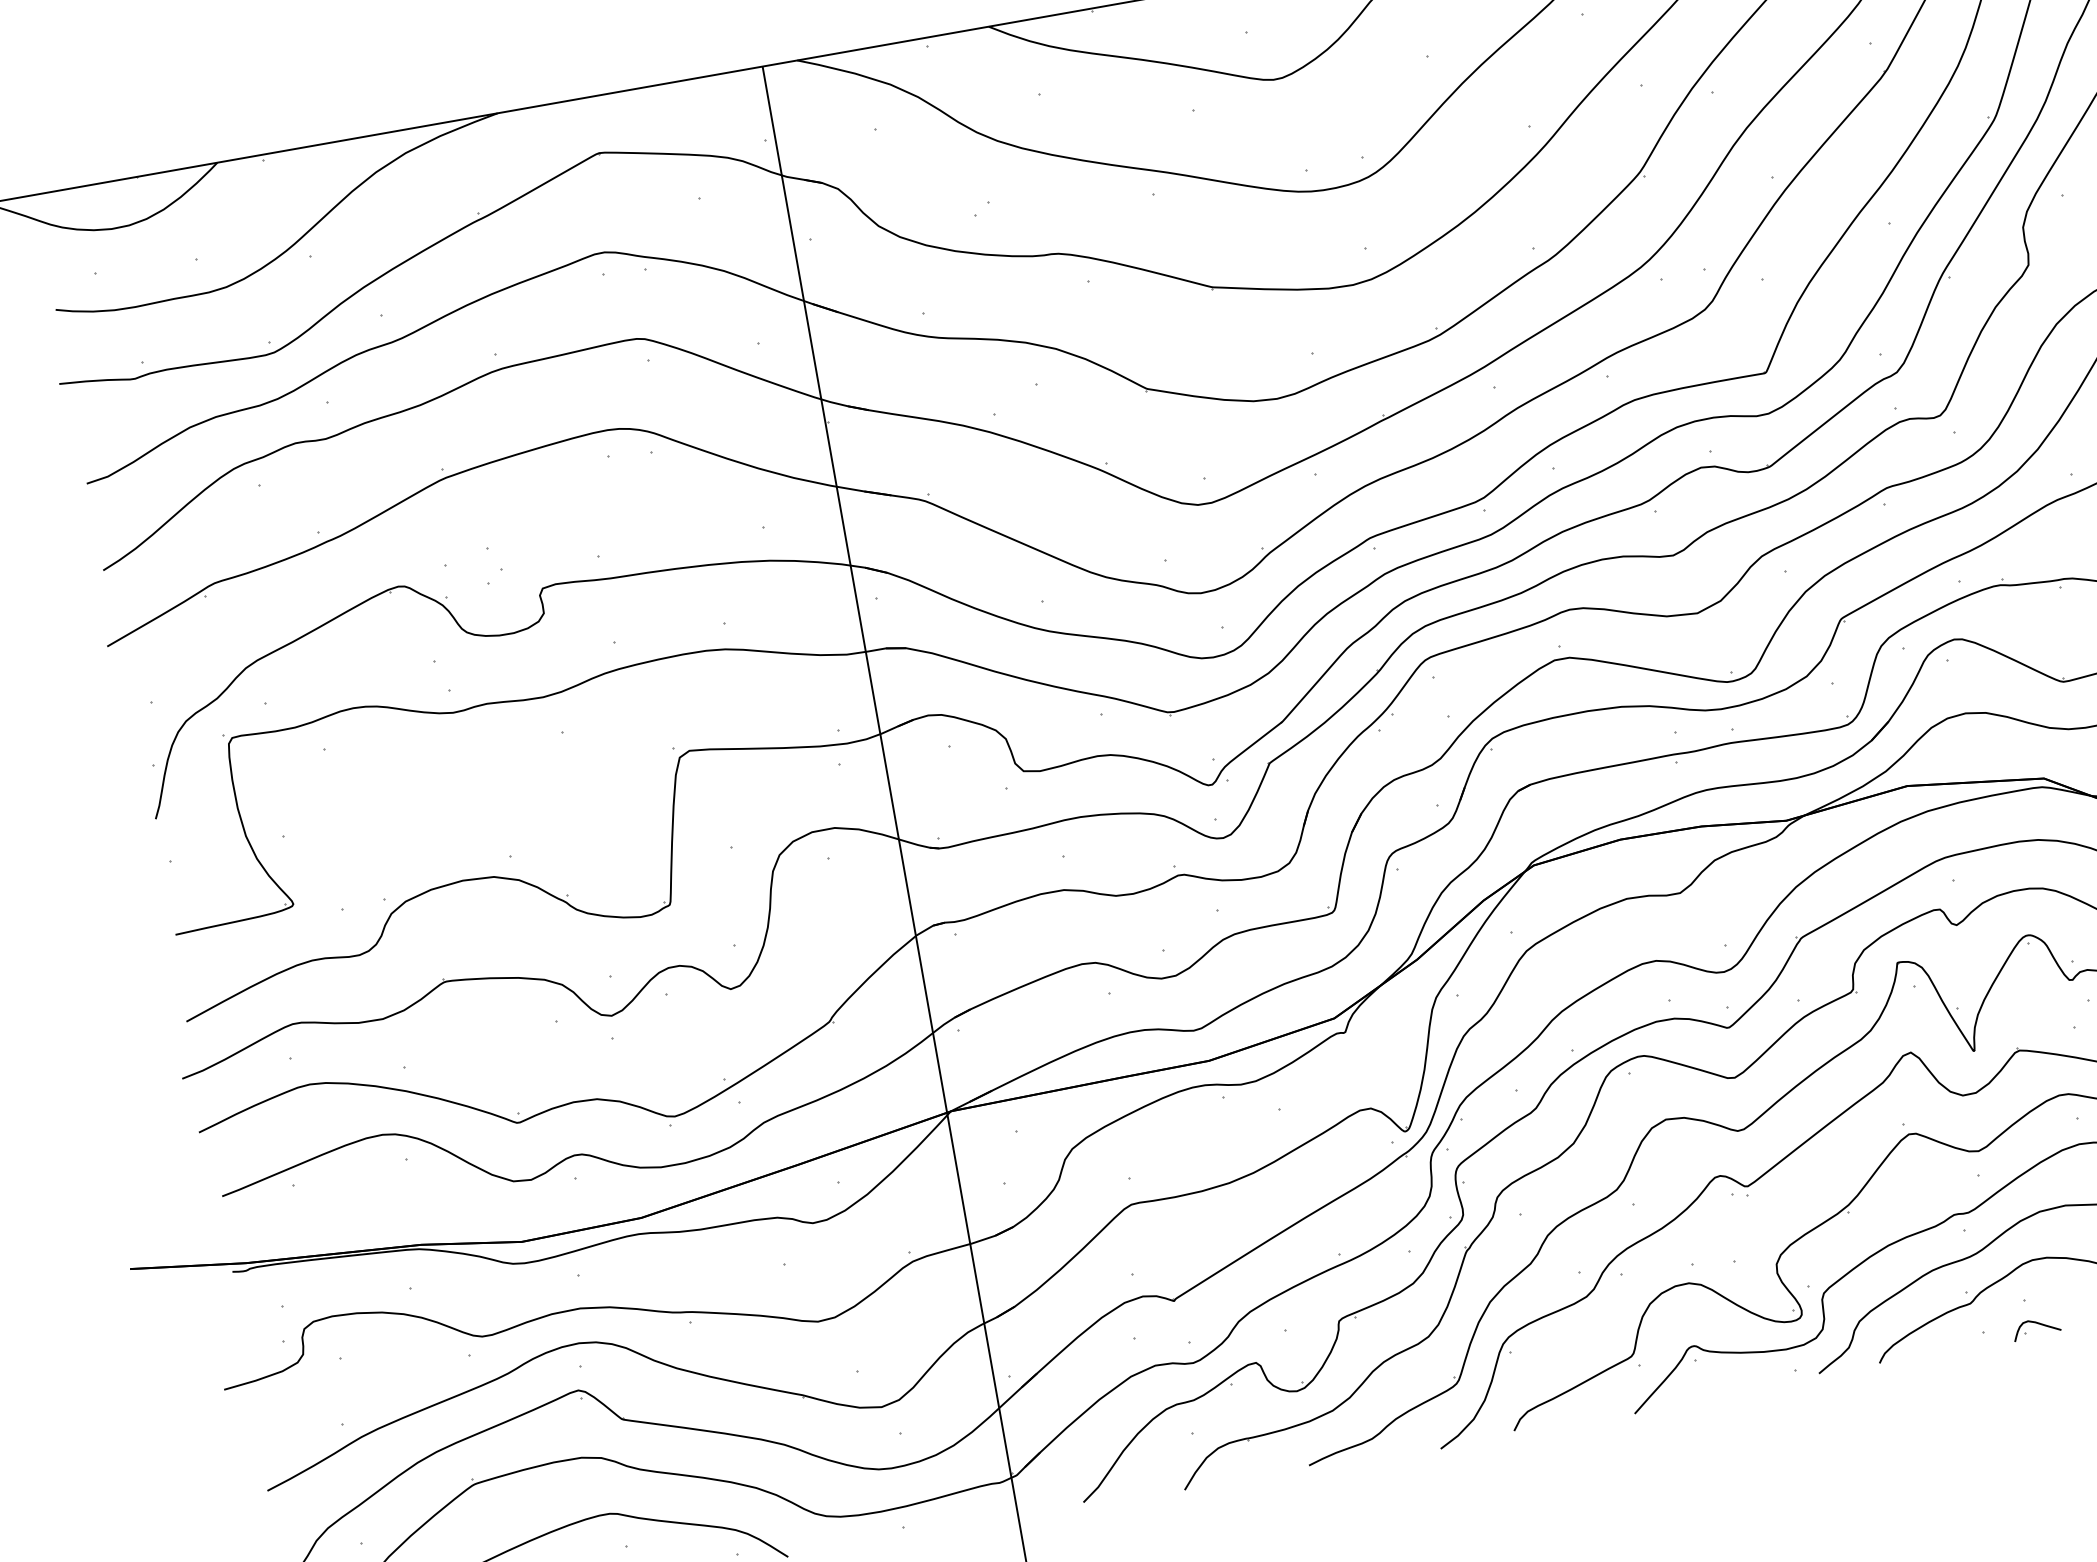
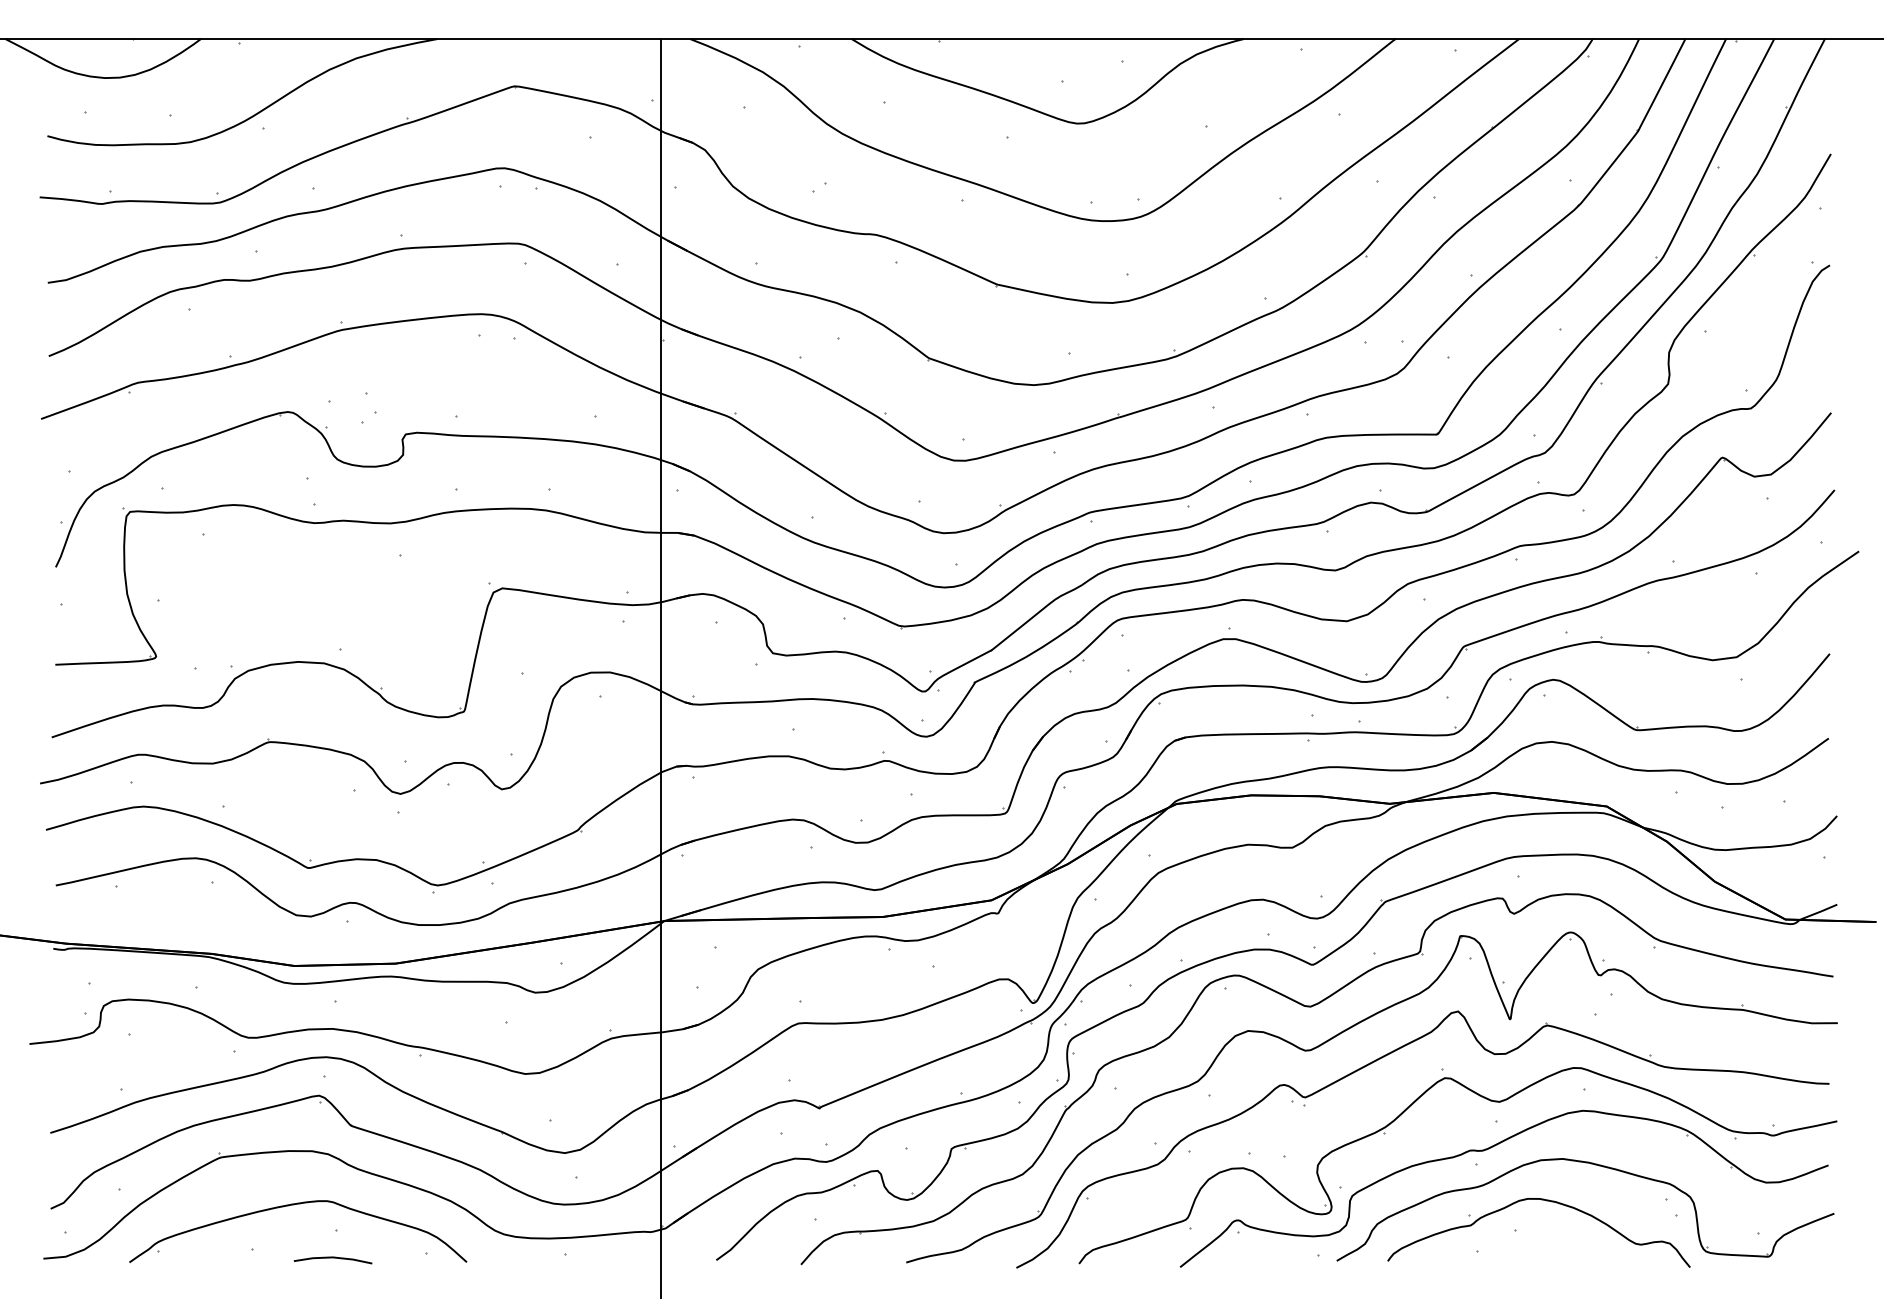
part: (2036, 1328) -> (1521, 1255), removed

